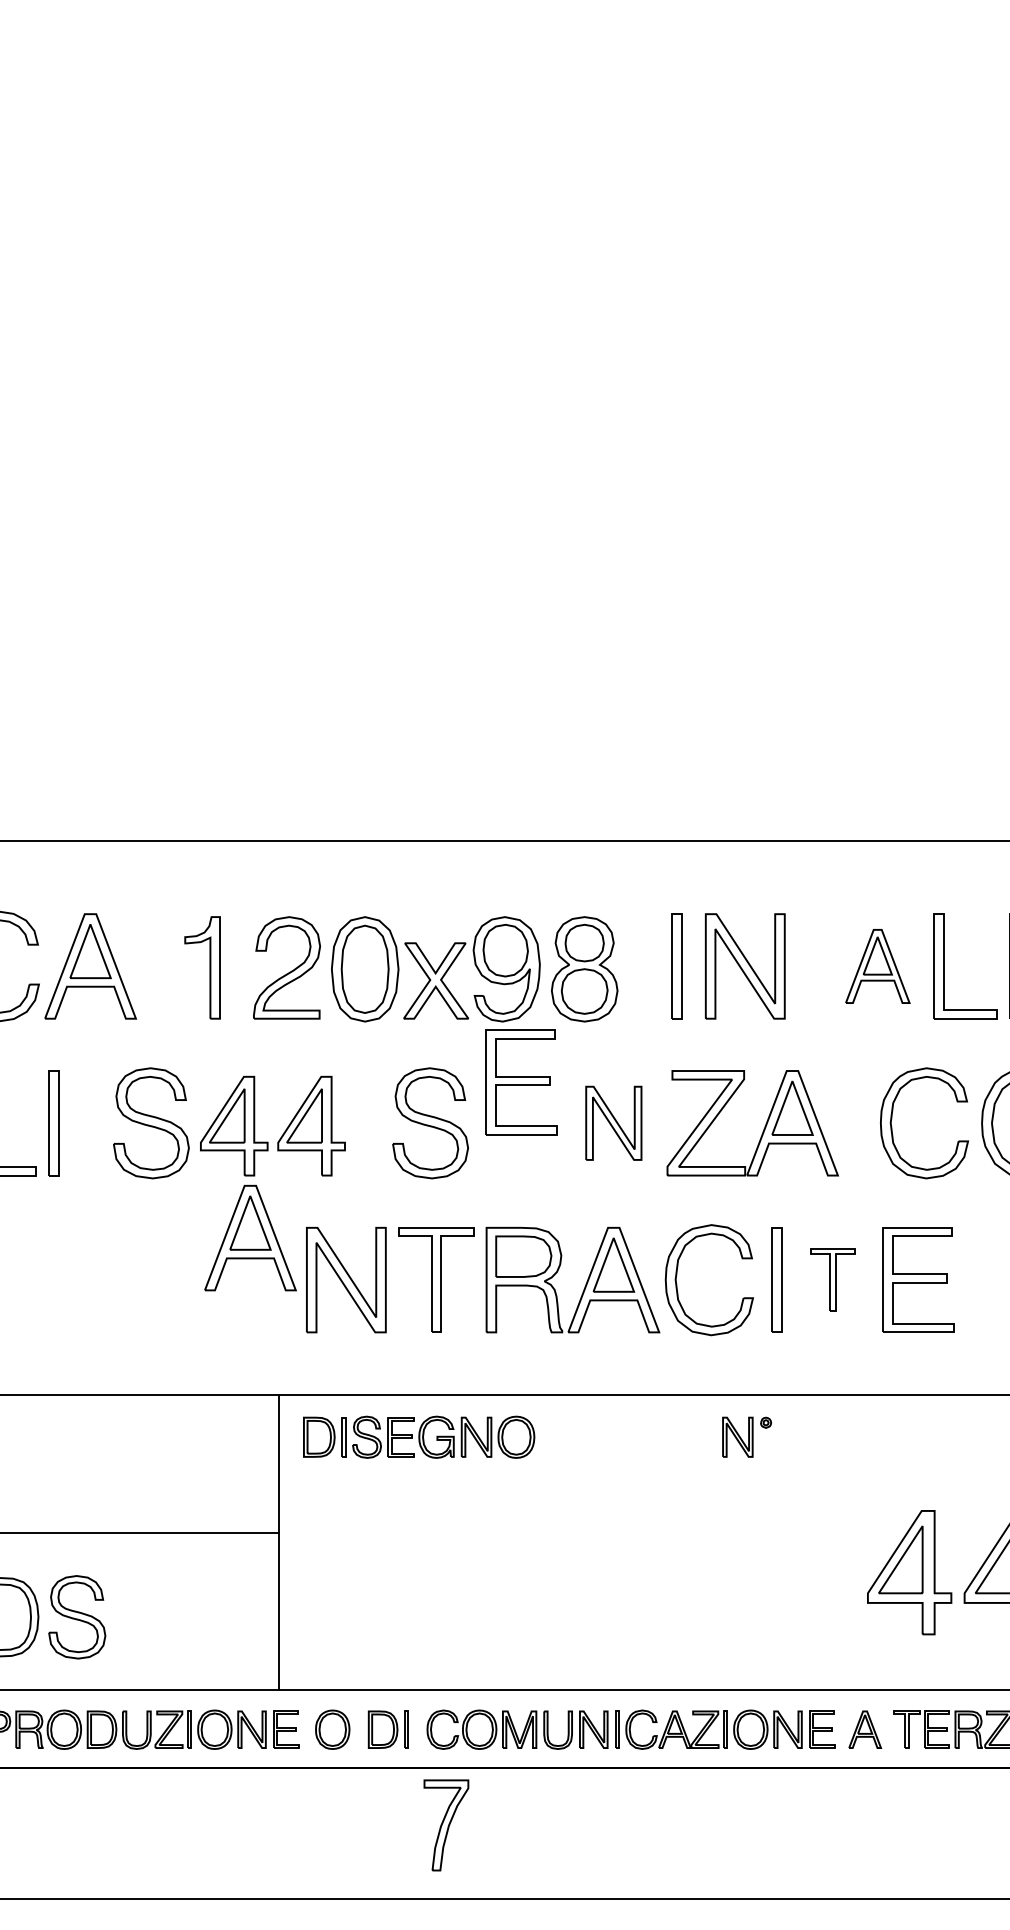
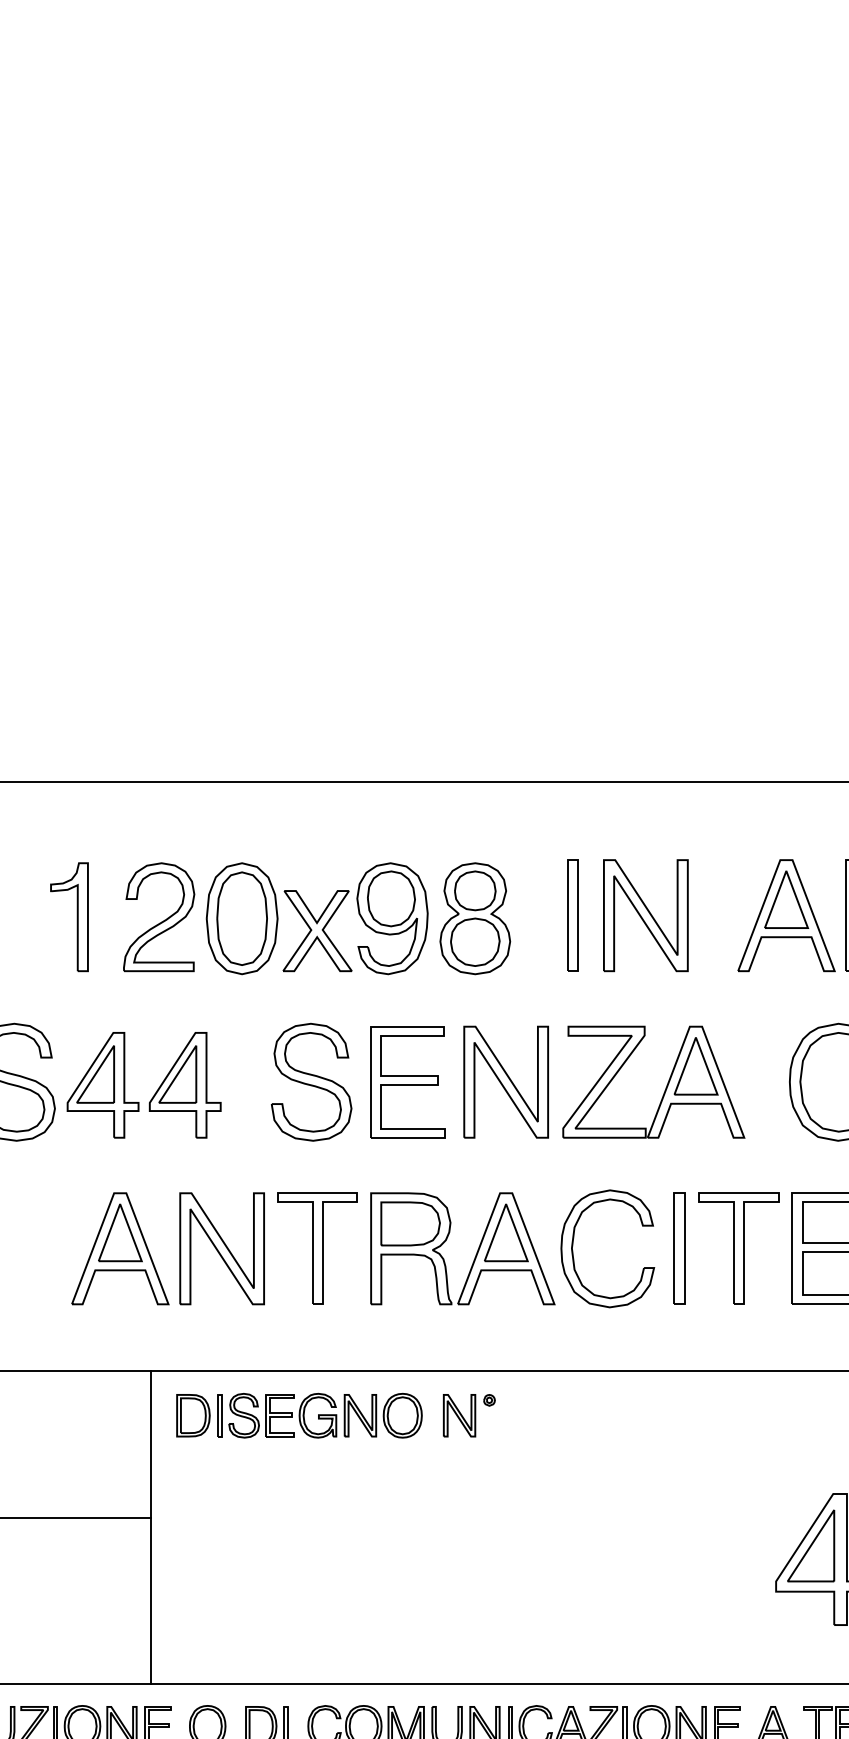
part: (877, 966) -> (786, 915), size x1.43
part: (521, 1082) -> (408, 1082), moved
part: (613, 1123) -> (505, 1082), size x1.43
part: (250, 1237) -> (120, 1248), moved
part: (832, 1279) -> (738, 1248), size x1.67
part: (746, 1436) -> (468, 1414), moved

